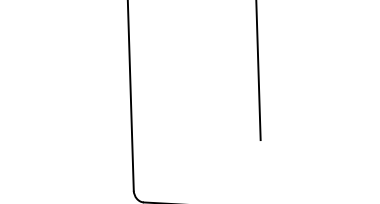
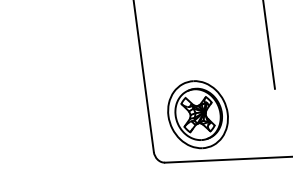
part: (181, 157) -> (197, 114), added

